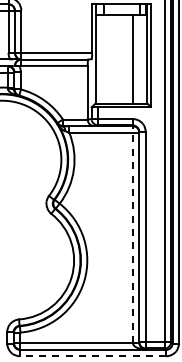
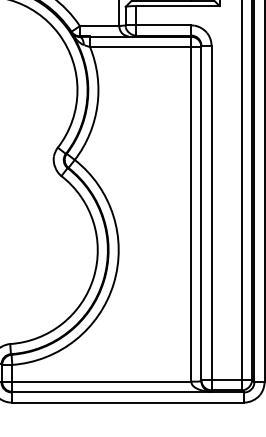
line: (132, 234) -> (190, 208), dashed -> solid
line: (92, 356) -> (126, 403), dashed -> solid

